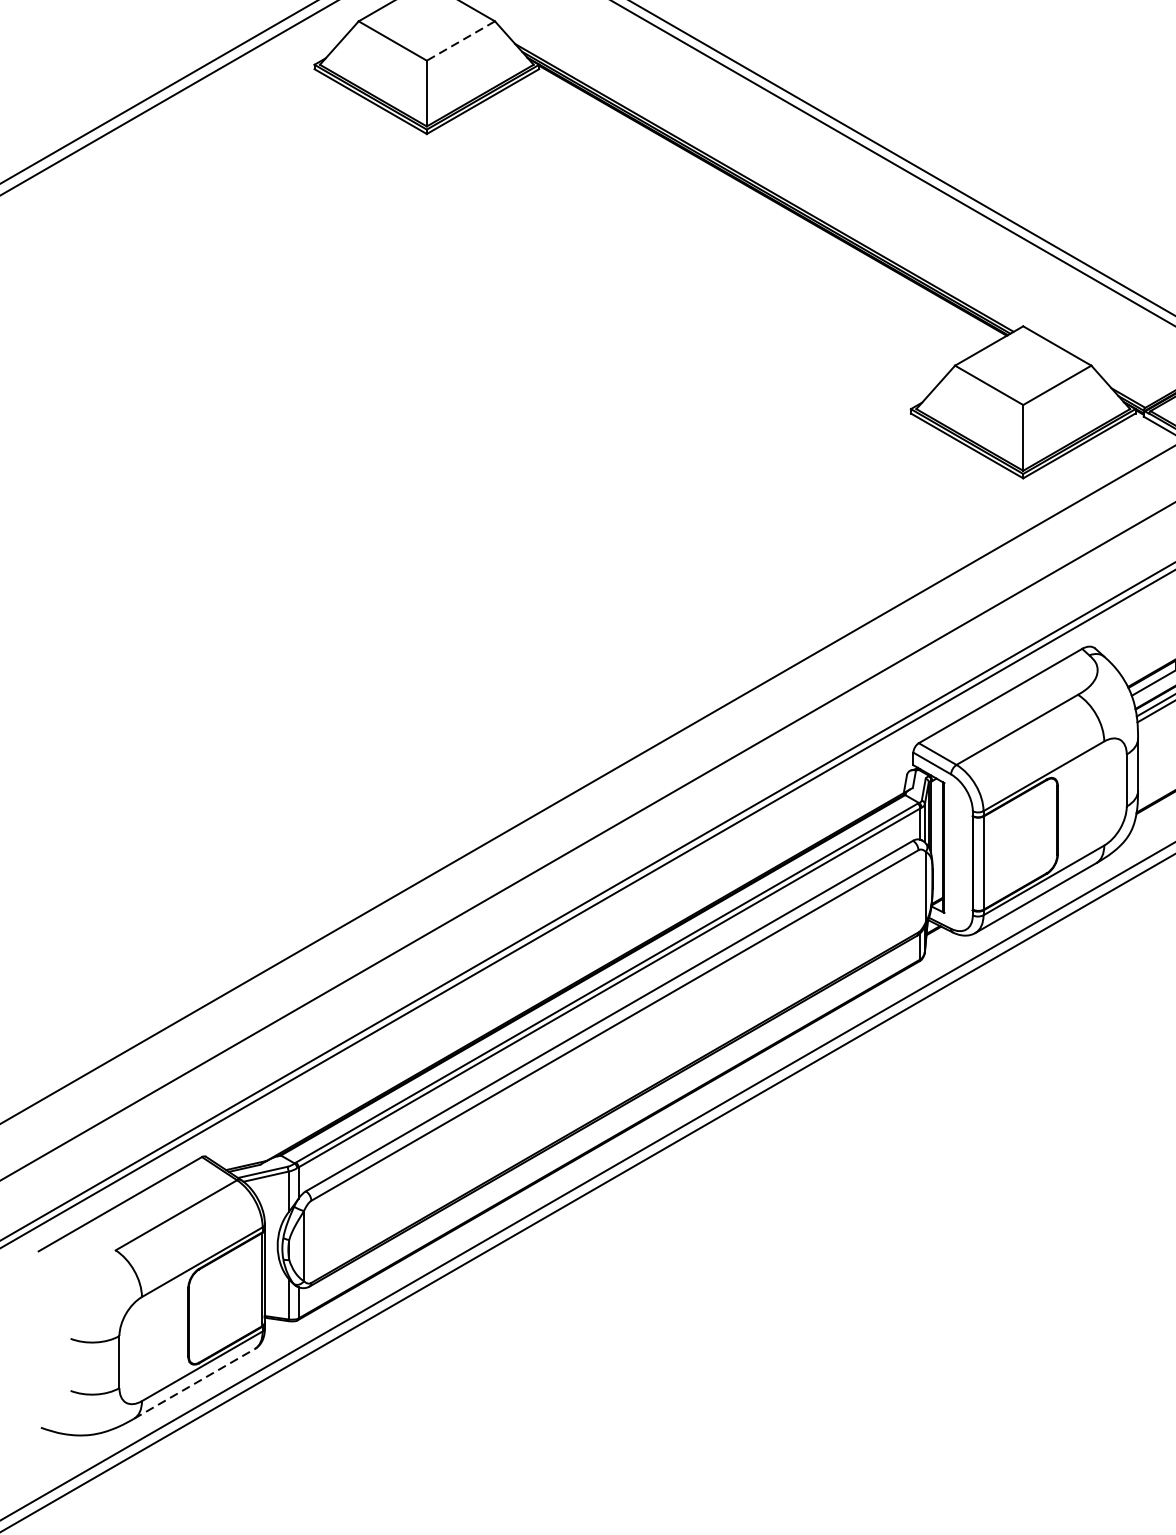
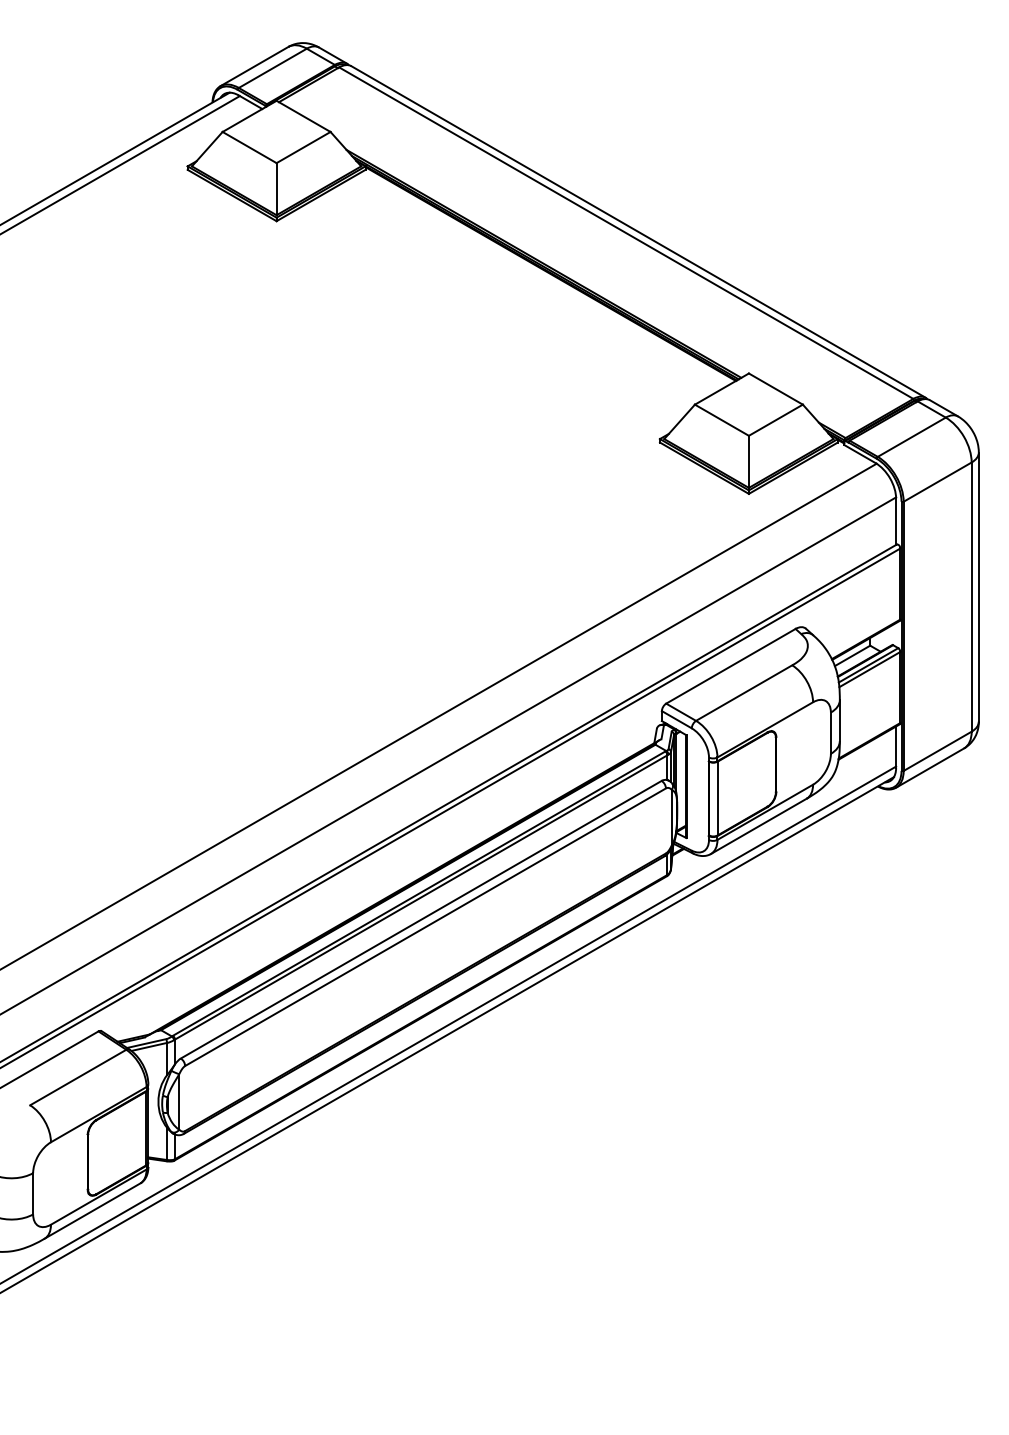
line: (460, 40) -> (303, 147), dashed -> solid
line: (194, 1383) -> (92, 1210), dashed -> solid

